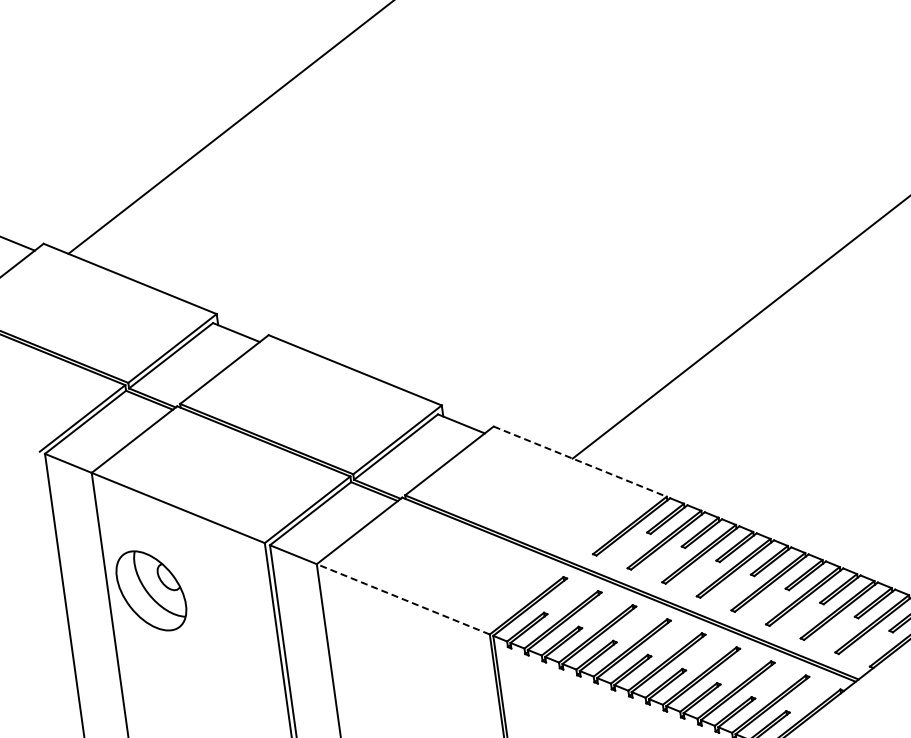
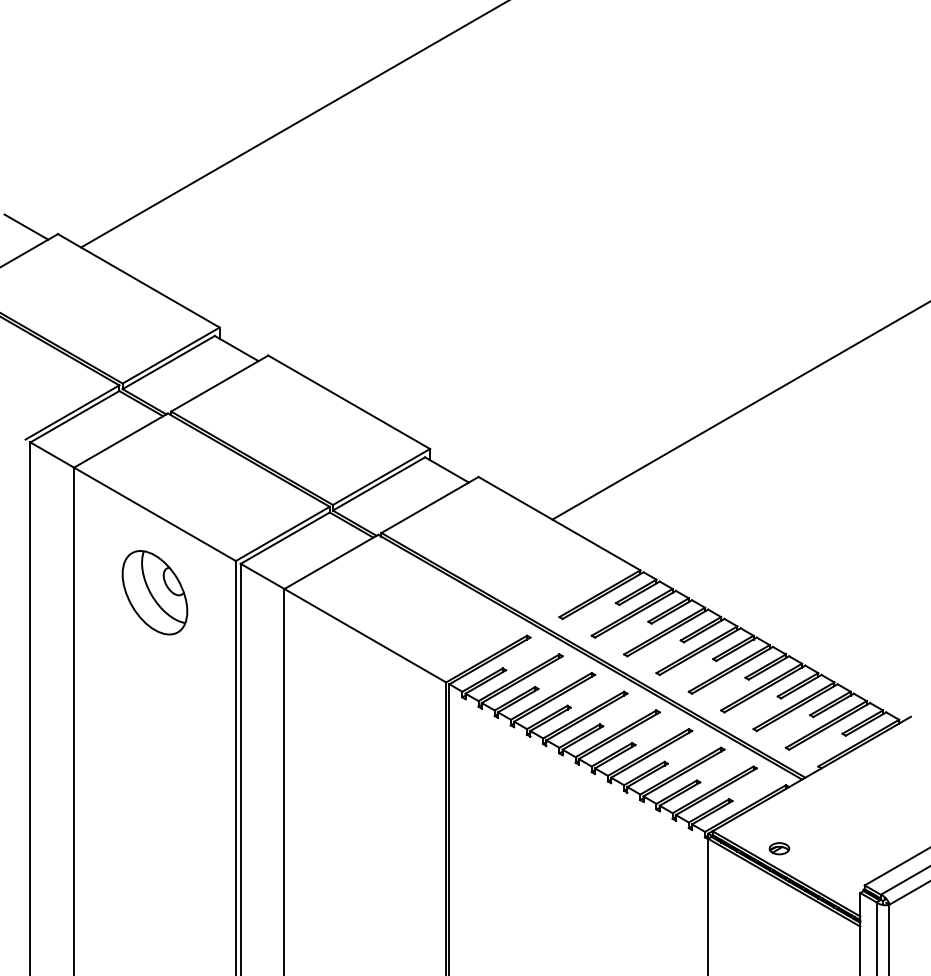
line: (580, 461) -> (559, 523), dashed -> solid
part: (150, 590) -> (154, 592), moved
line: (402, 599) -> (364, 635), dashed -> solid

